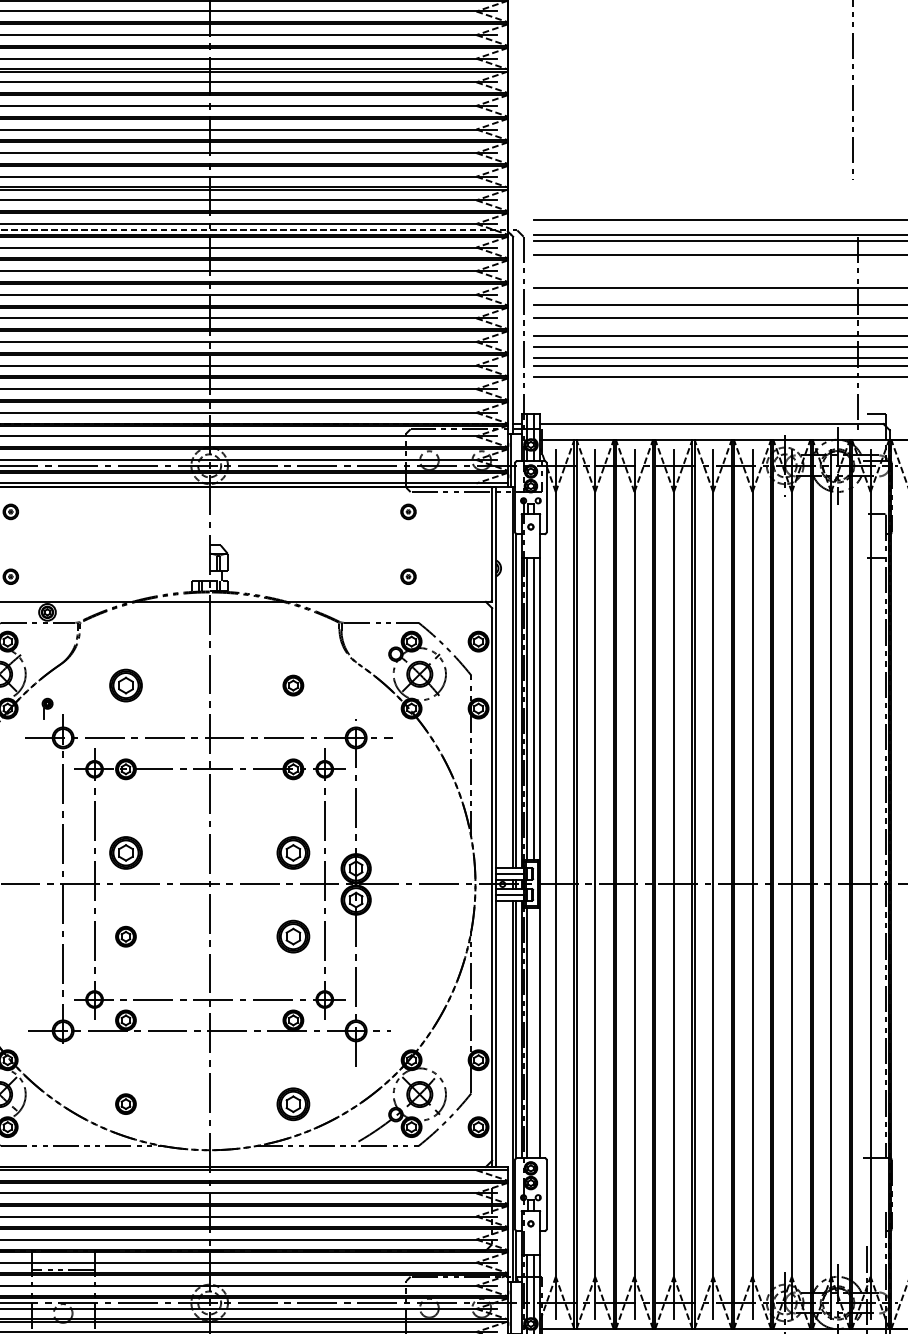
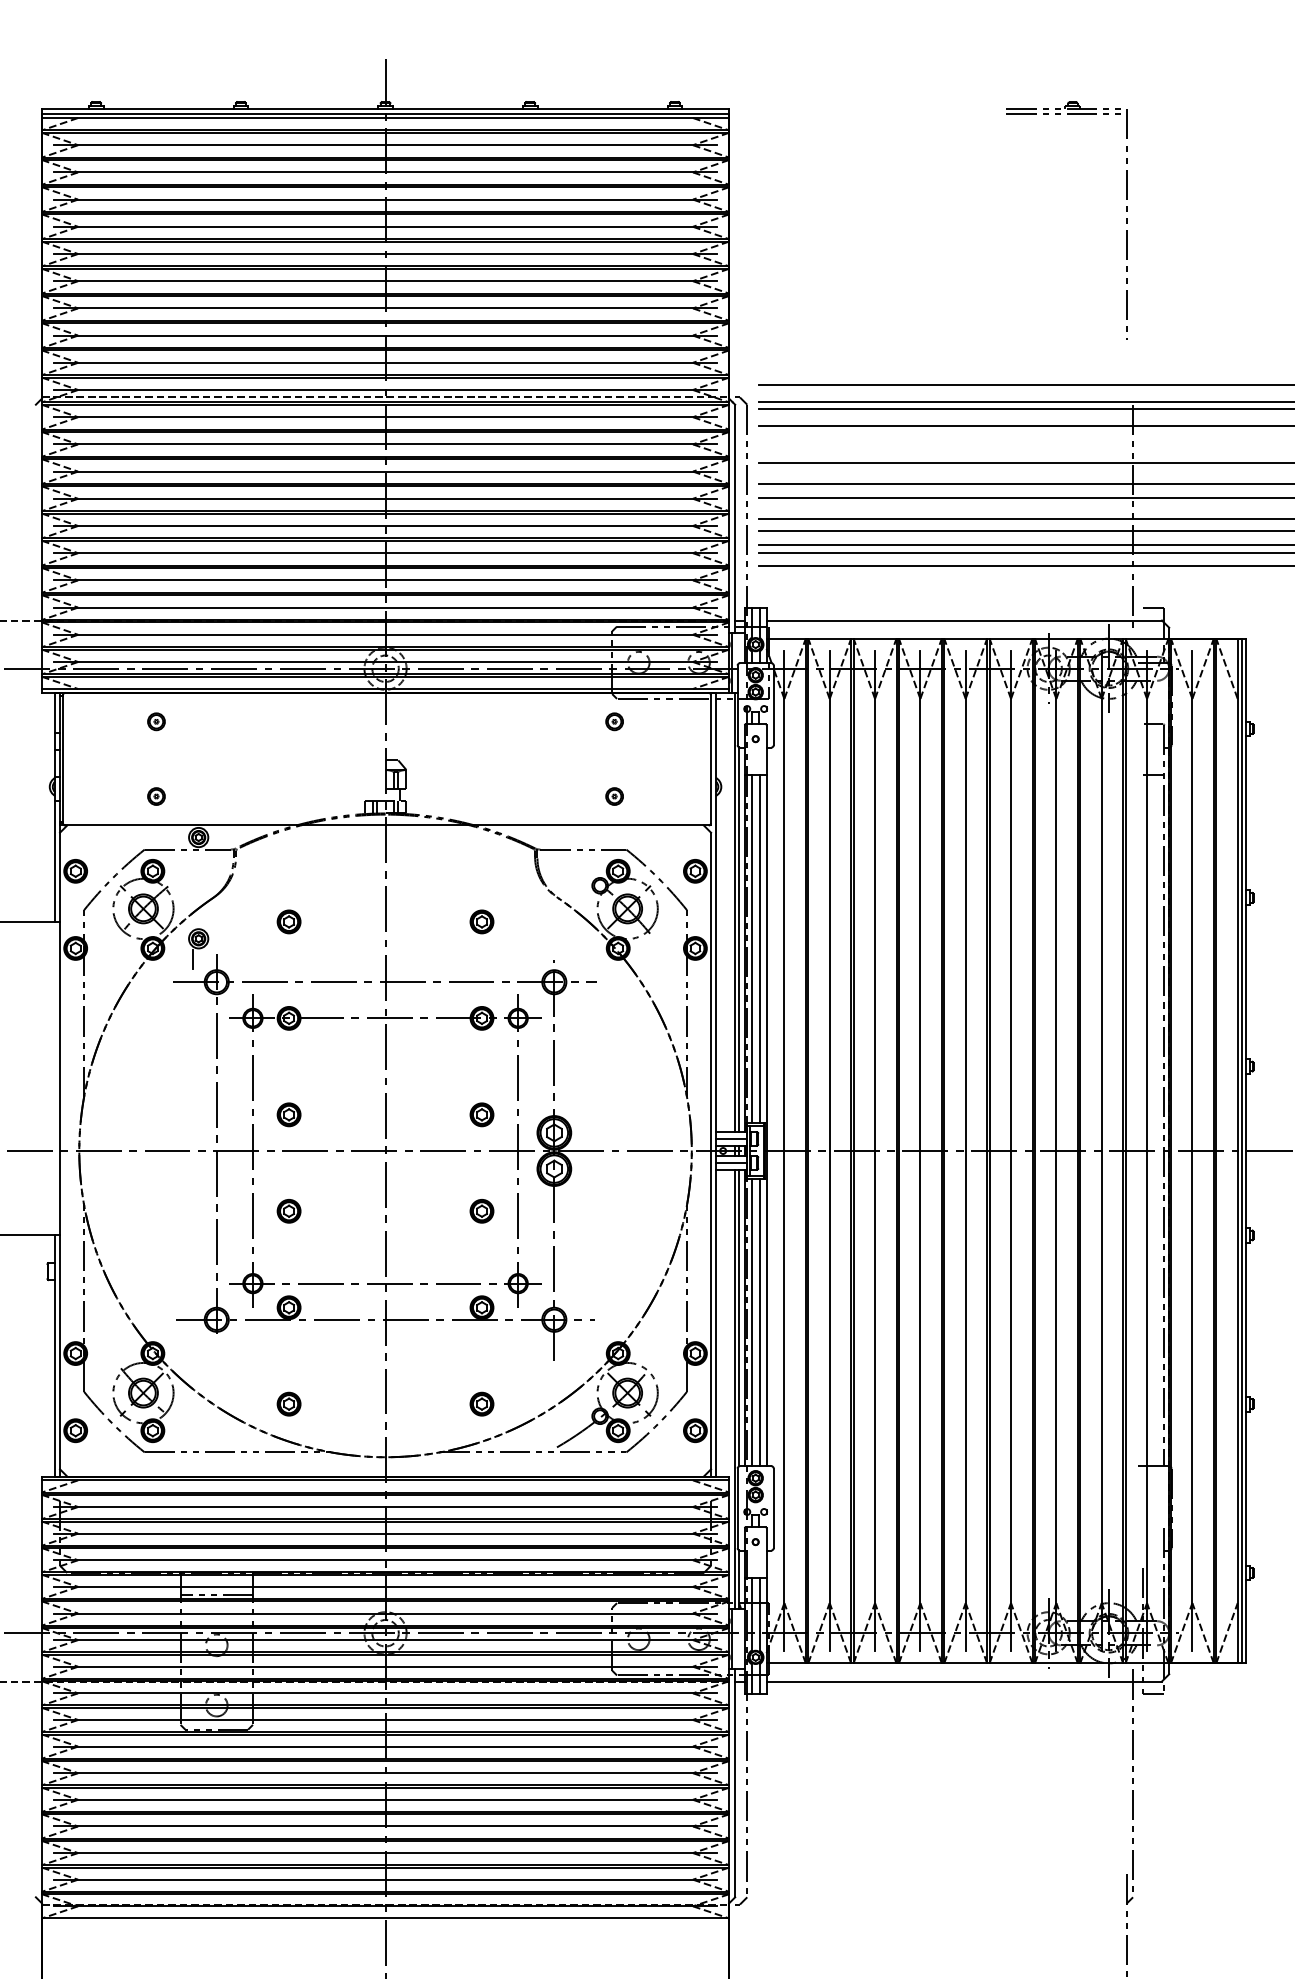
part: (125, 685) -> (288, 921), size x0.62
part: (47, 708) -> (198, 948), size x1.67
part: (125, 852) -> (288, 1114), size x0.62
part: (292, 852) -> (481, 1114), size x0.62
part: (292, 936) -> (481, 1211), size x0.62
line: (534, 1033) -> (759, 1322), added
part: (292, 1103) -> (481, 1403), size x0.62

